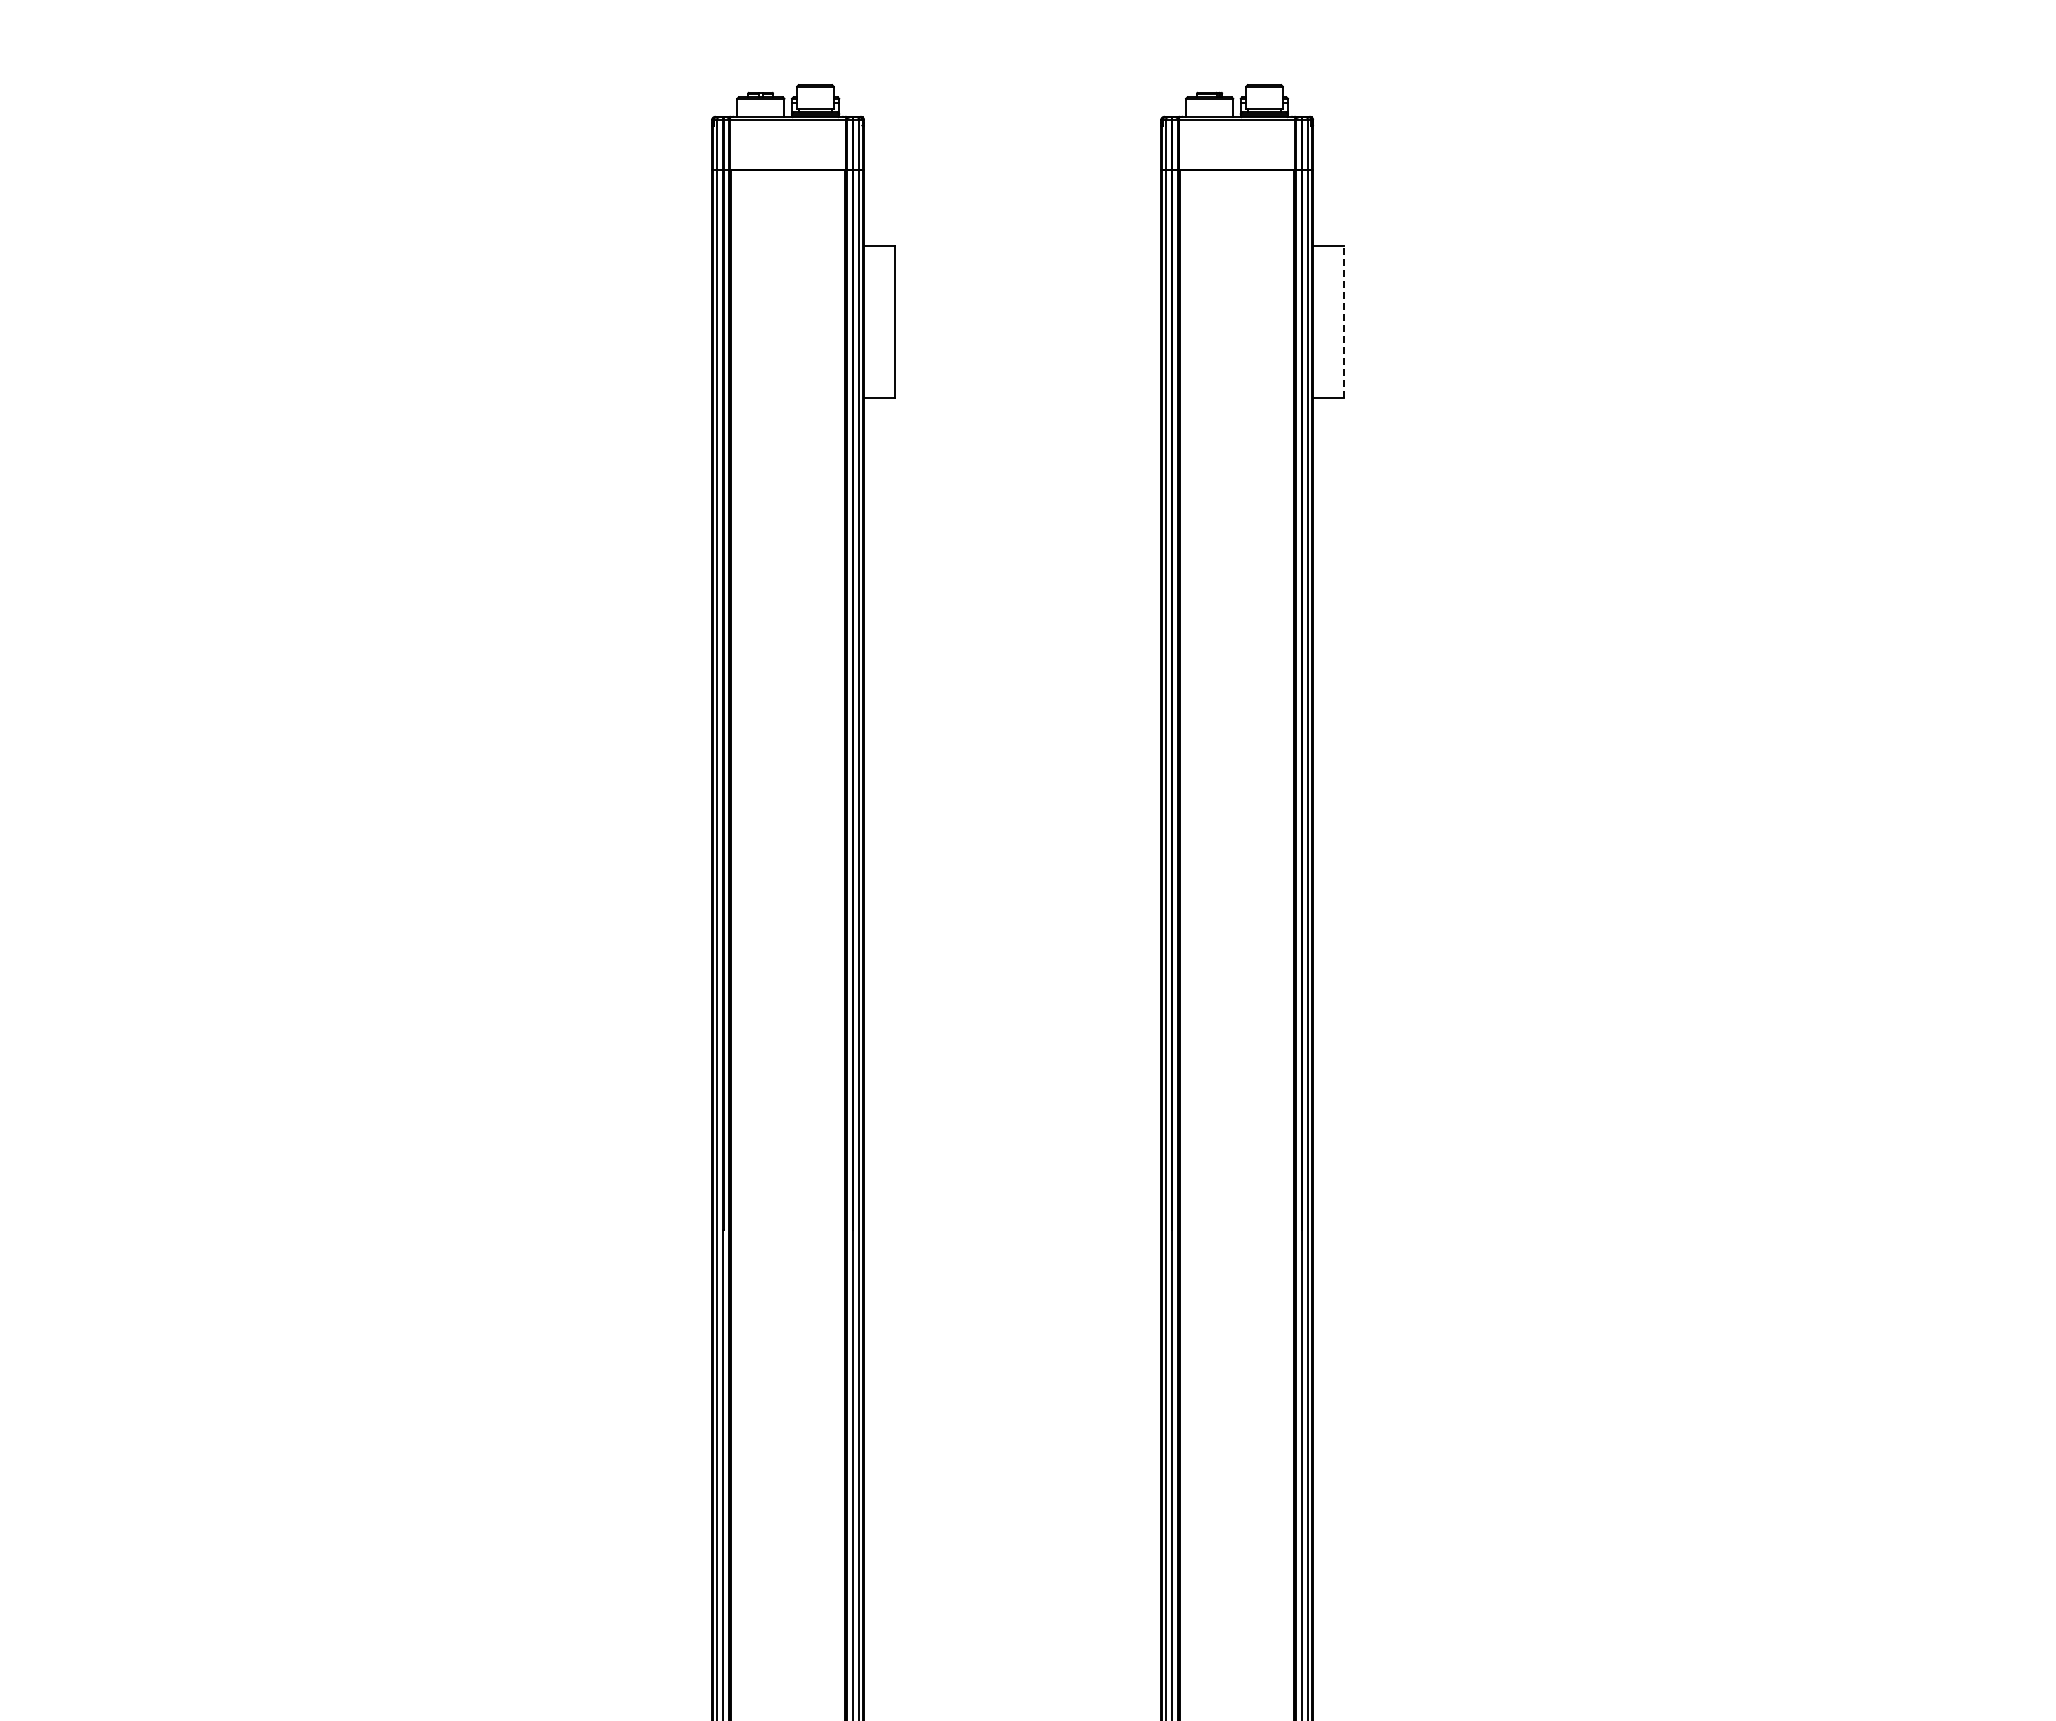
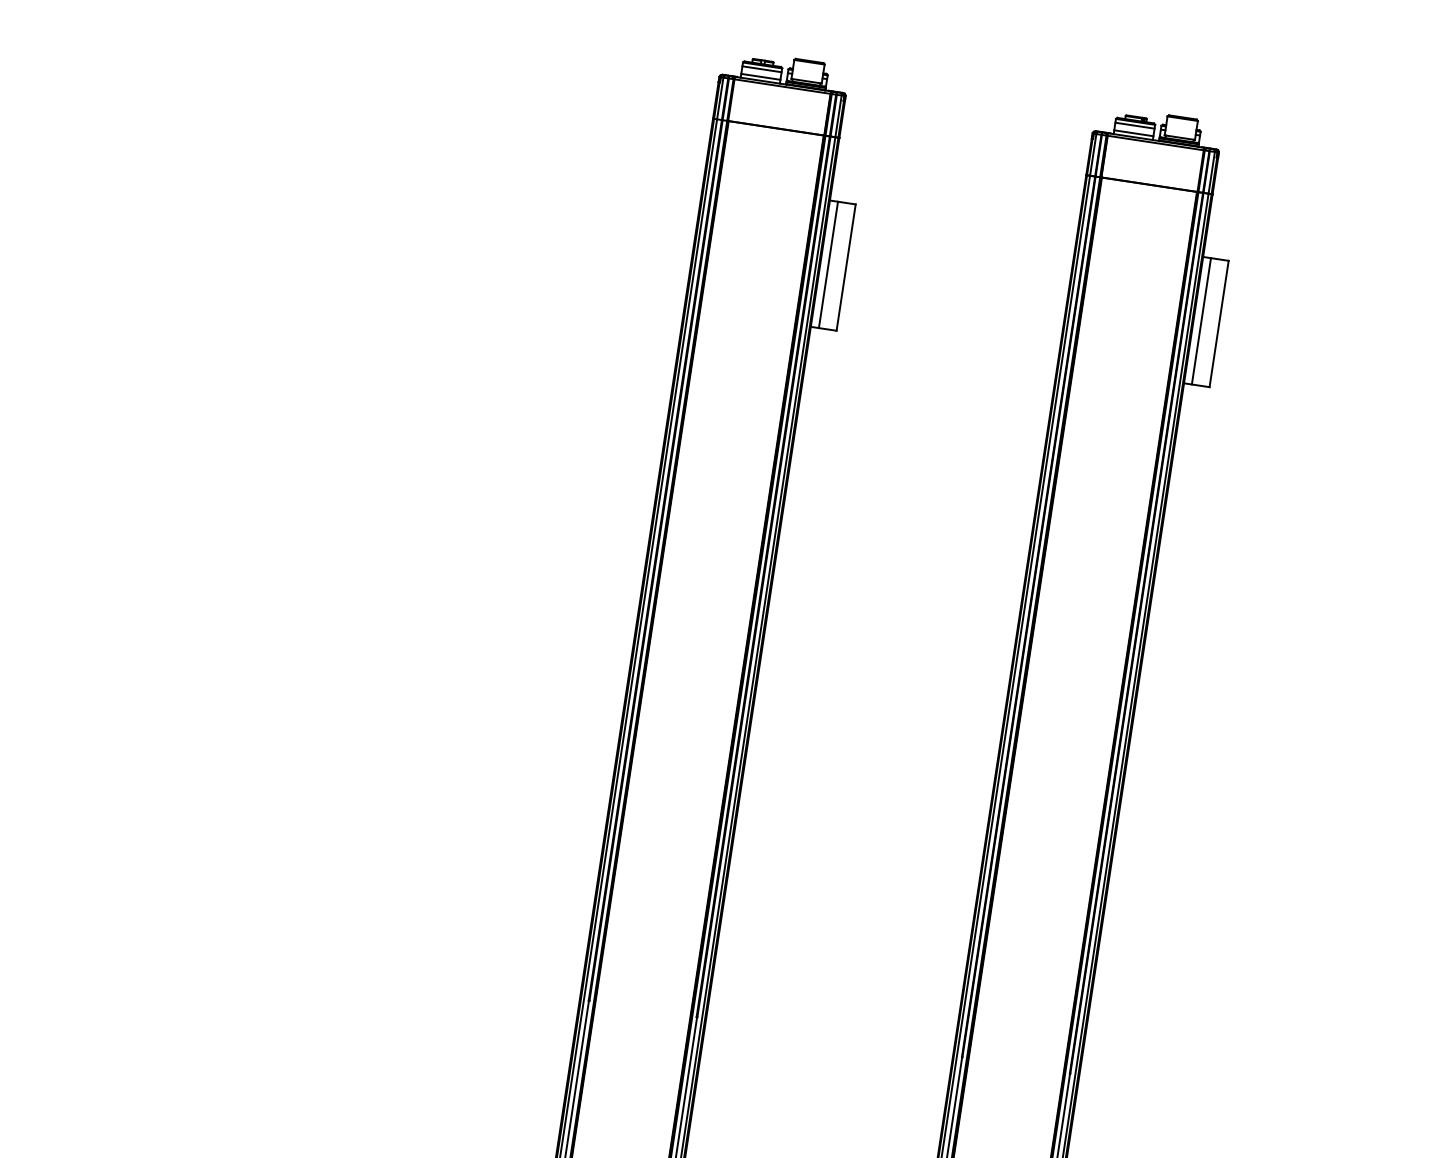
line: (760, 103) -> (761, 69), added
line: (1209, 103) -> (1134, 125), added
line: (760, 112) -> (760, 76), added
line: (1209, 112) -> (1133, 133), added
line: (873, 321) -> (828, 264), added
line: (1322, 321) -> (1201, 321), added
line: (1343, 321) -> (1218, 323), dashed -> solid

